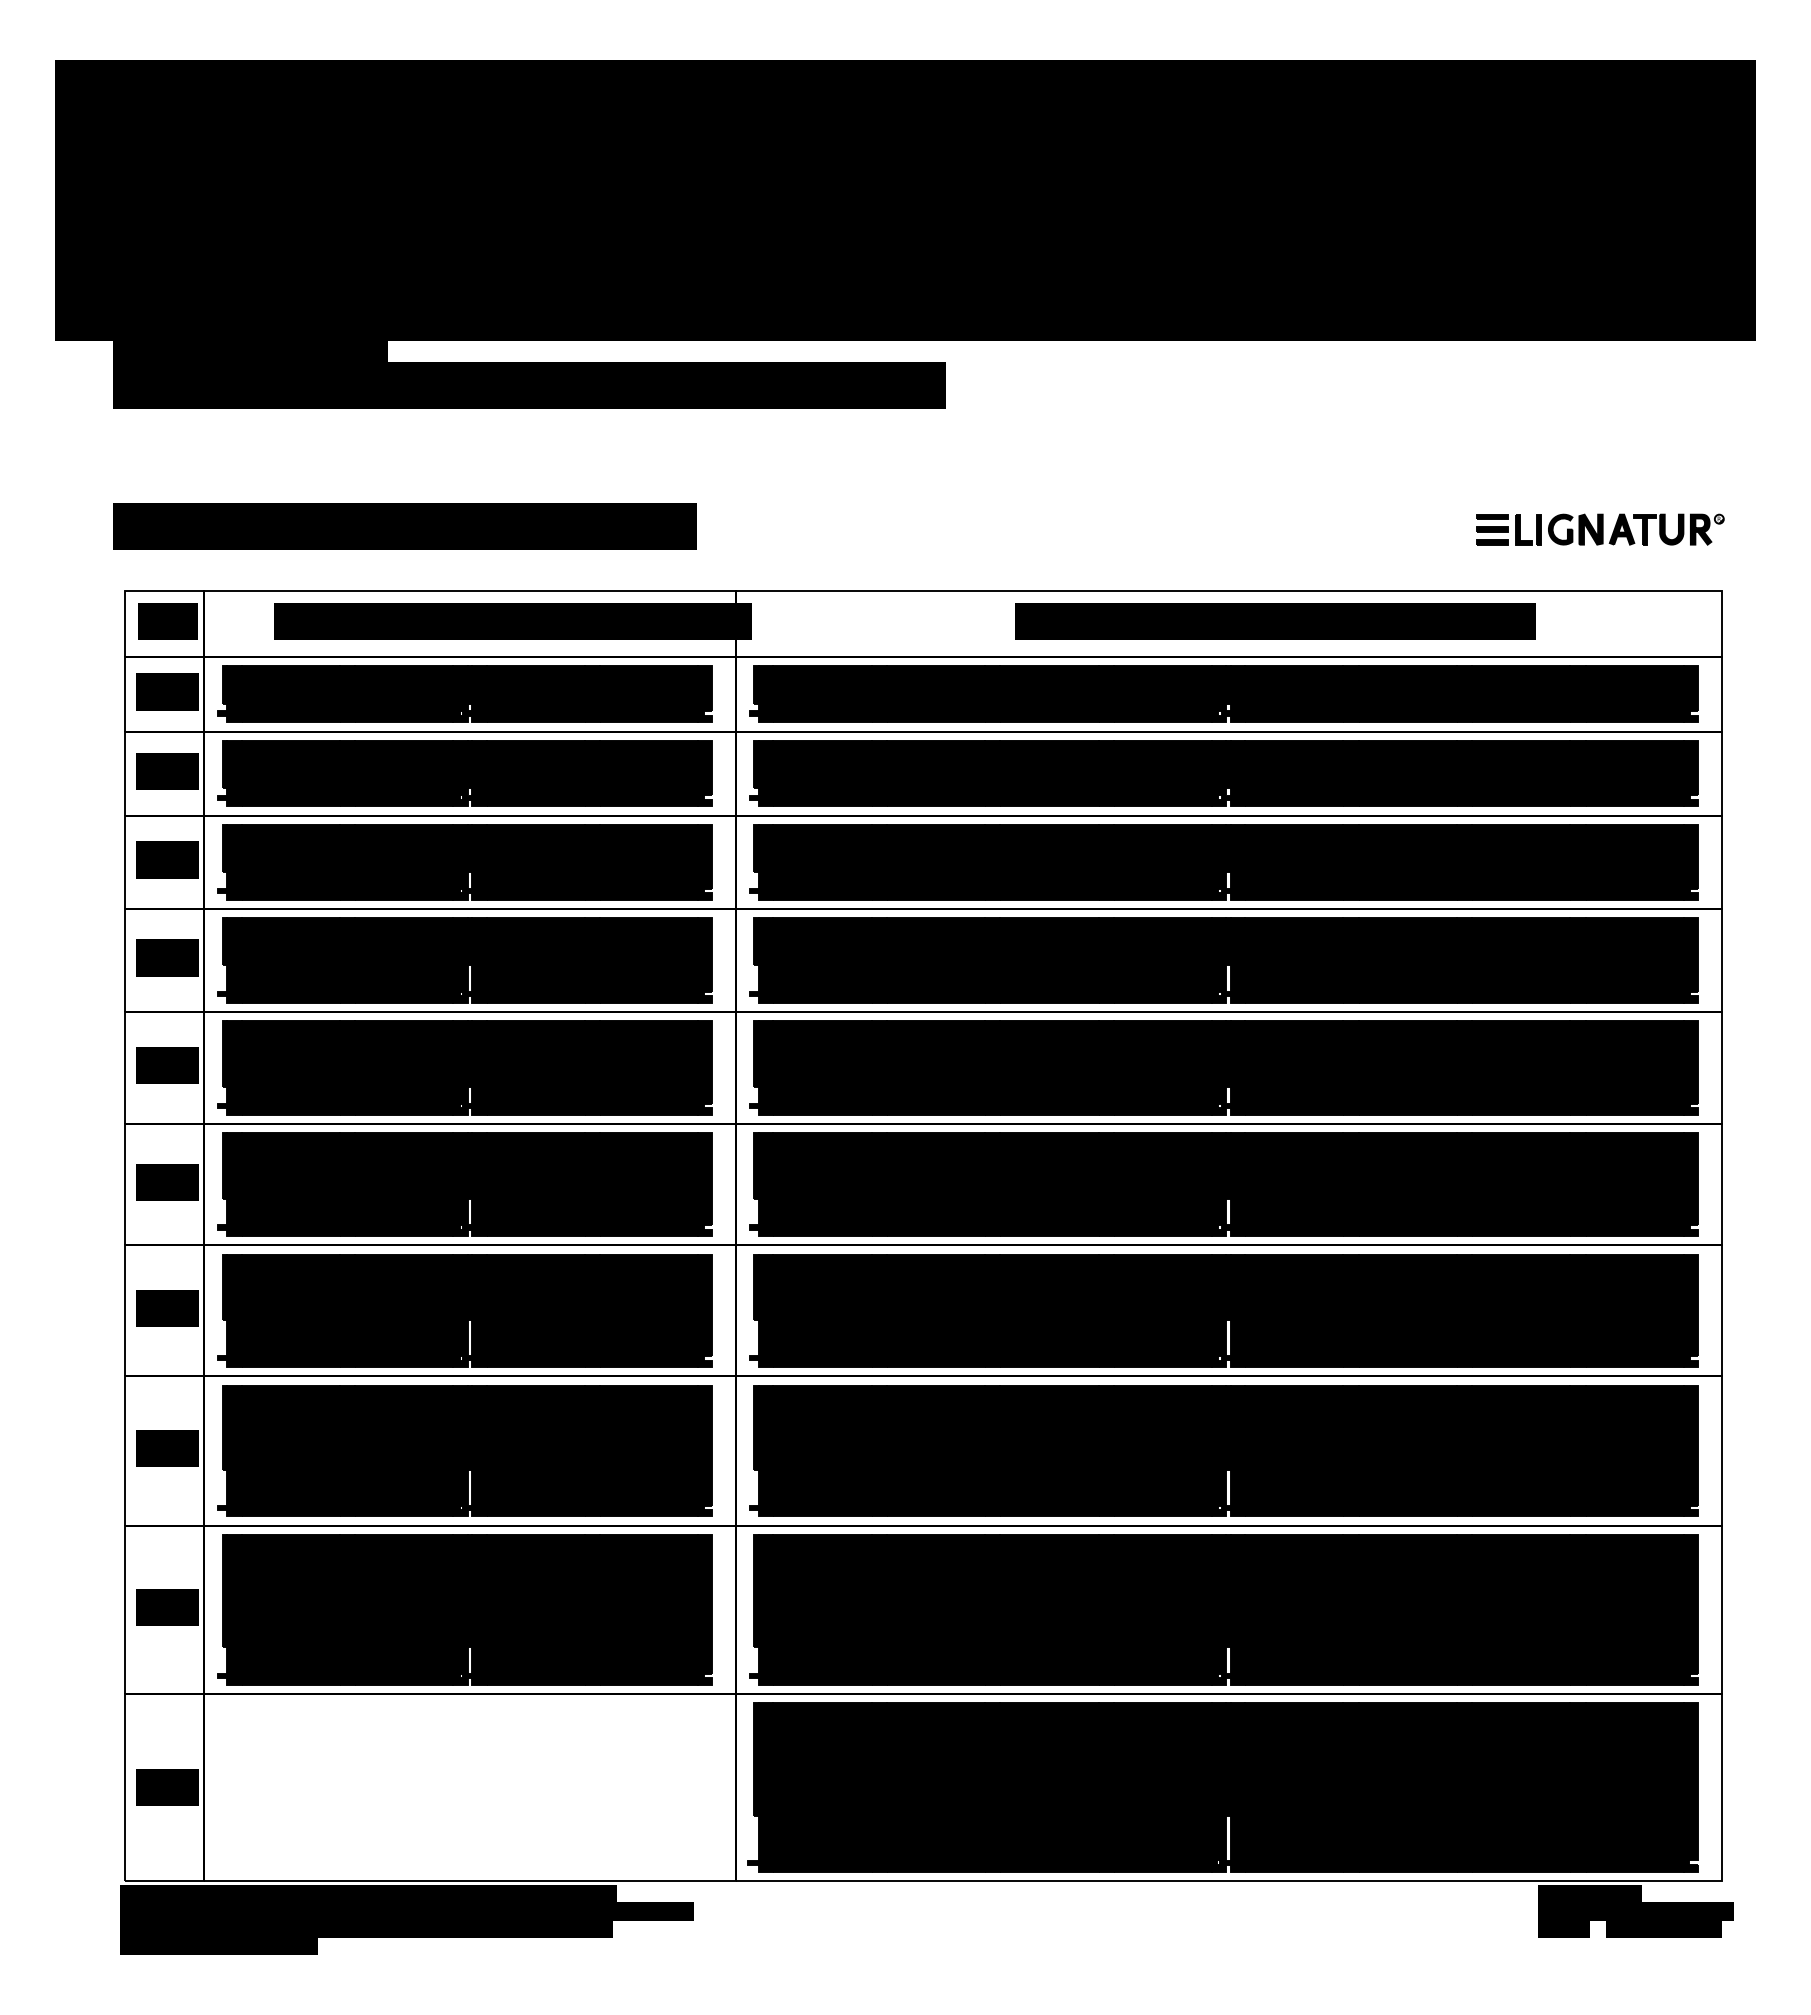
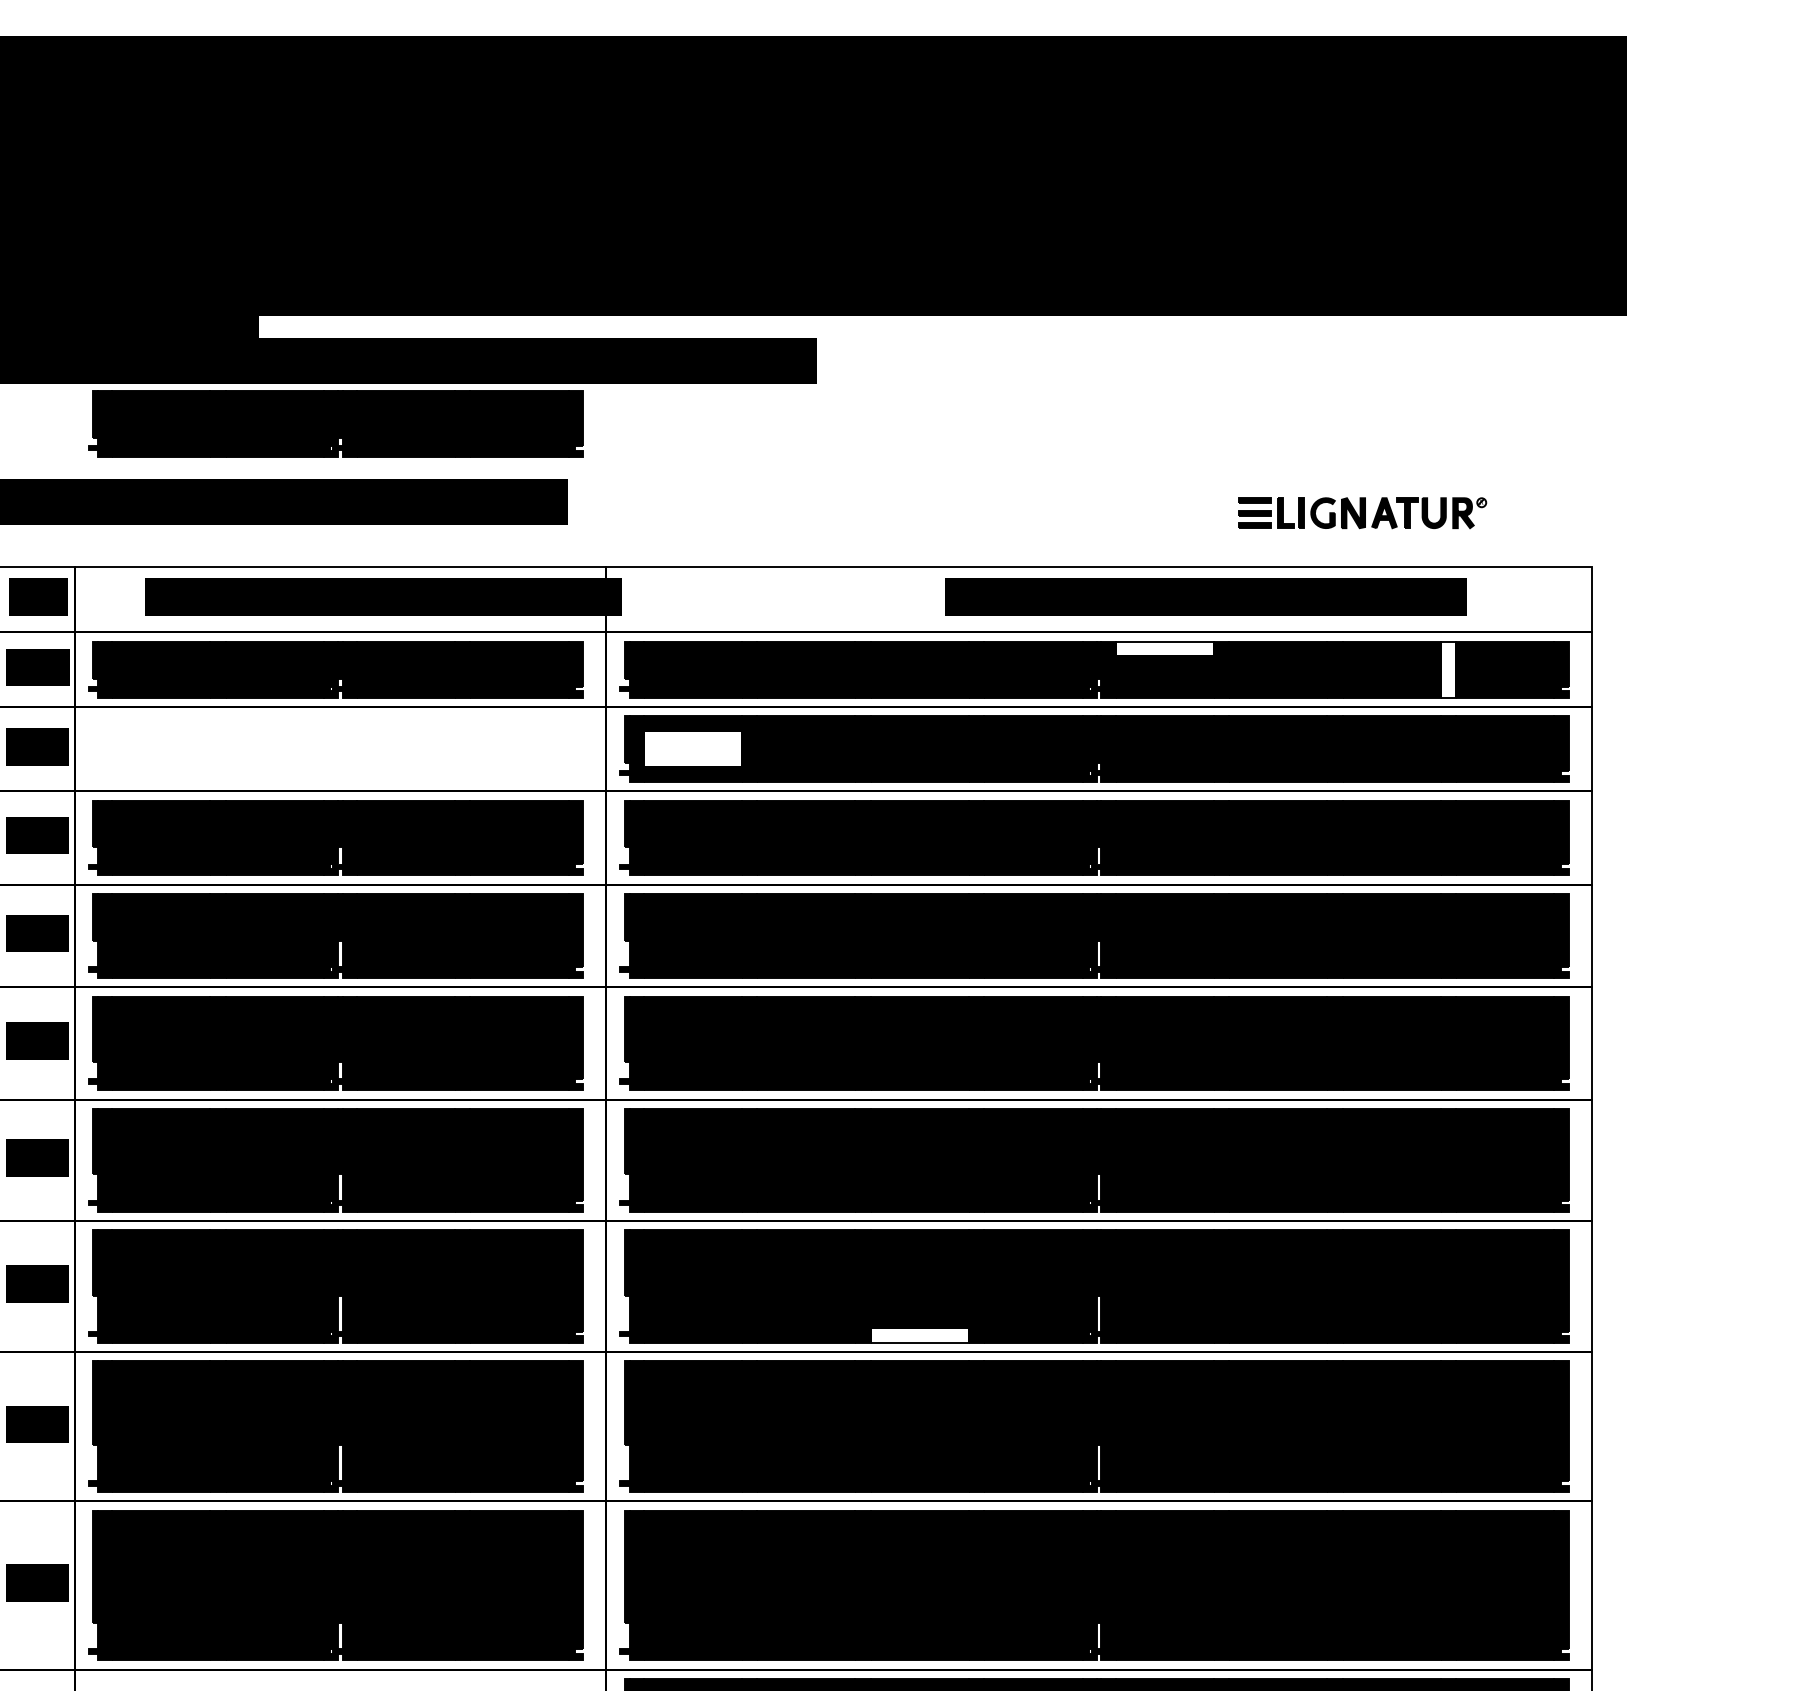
part: (1600, 529) -> (1362, 513), moved
text: (1275, 621) -> (1205, 597), moved
fill: (1294, 673) -> (1164, 649), removed
fill: (1577, 694) -> (1447, 670), removed
part: (464, 773) -> (334, 424), moved
fill: (822, 773) -> (692, 749), removed
fill: (1049, 1359) -> (919, 1335), removed

